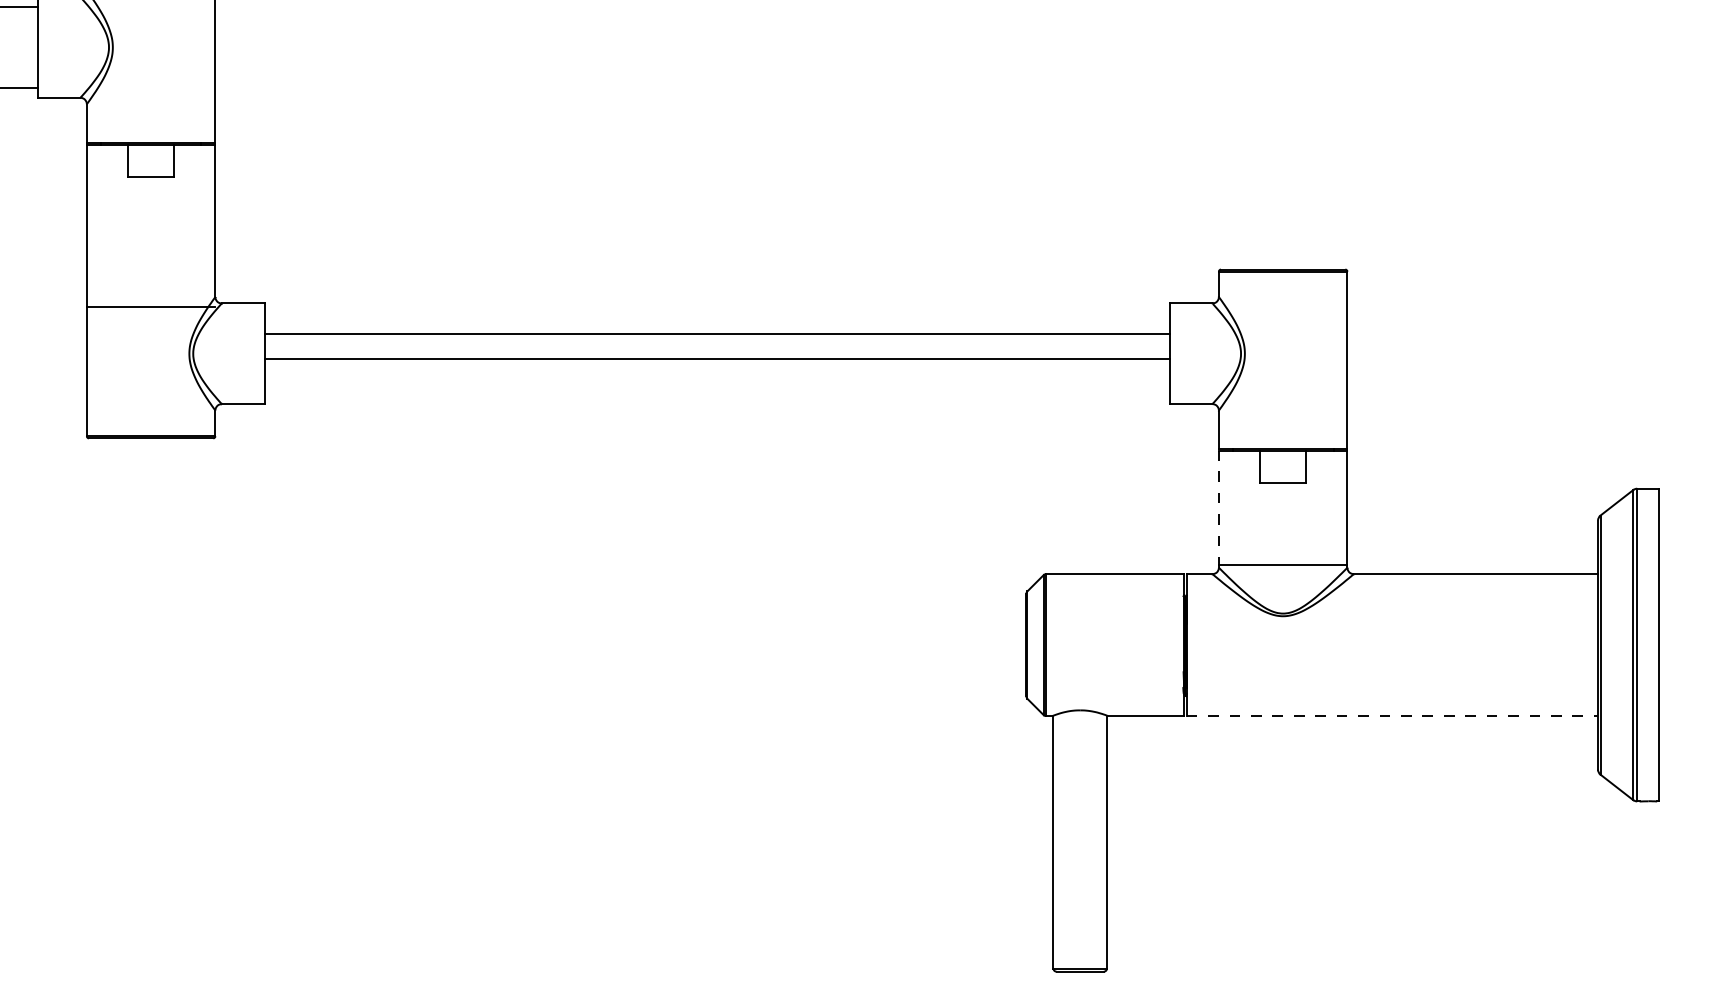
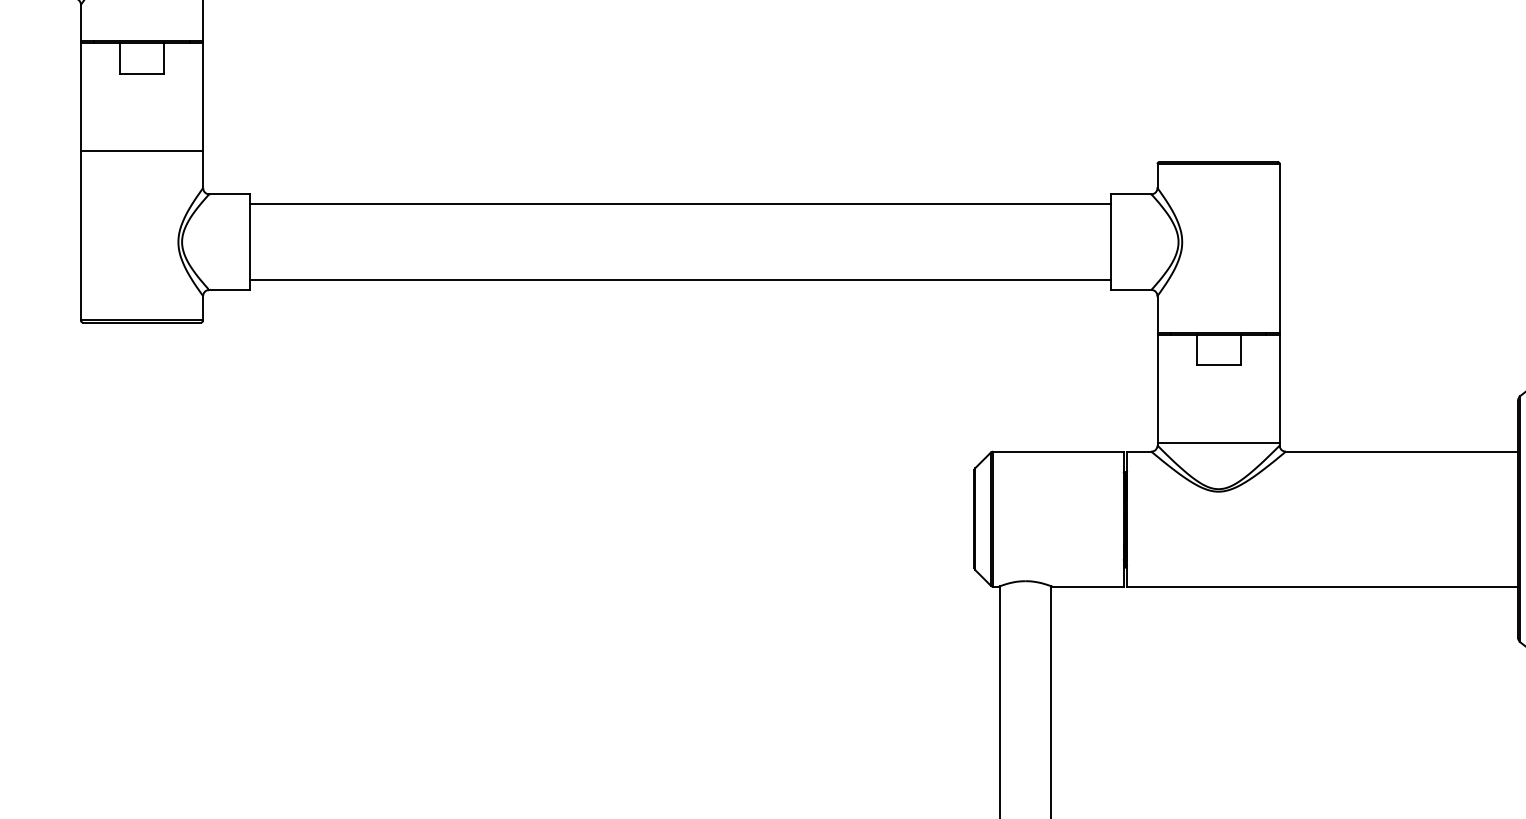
line: (150, 307) -> (141, 151), moved
line: (716, 333) -> (679, 279), moved
line: (716, 358) -> (679, 203), moved
line: (1218, 508) -> (1157, 389), dashed -> solid
line: (1392, 716) -> (1322, 587), dashed -> solid

